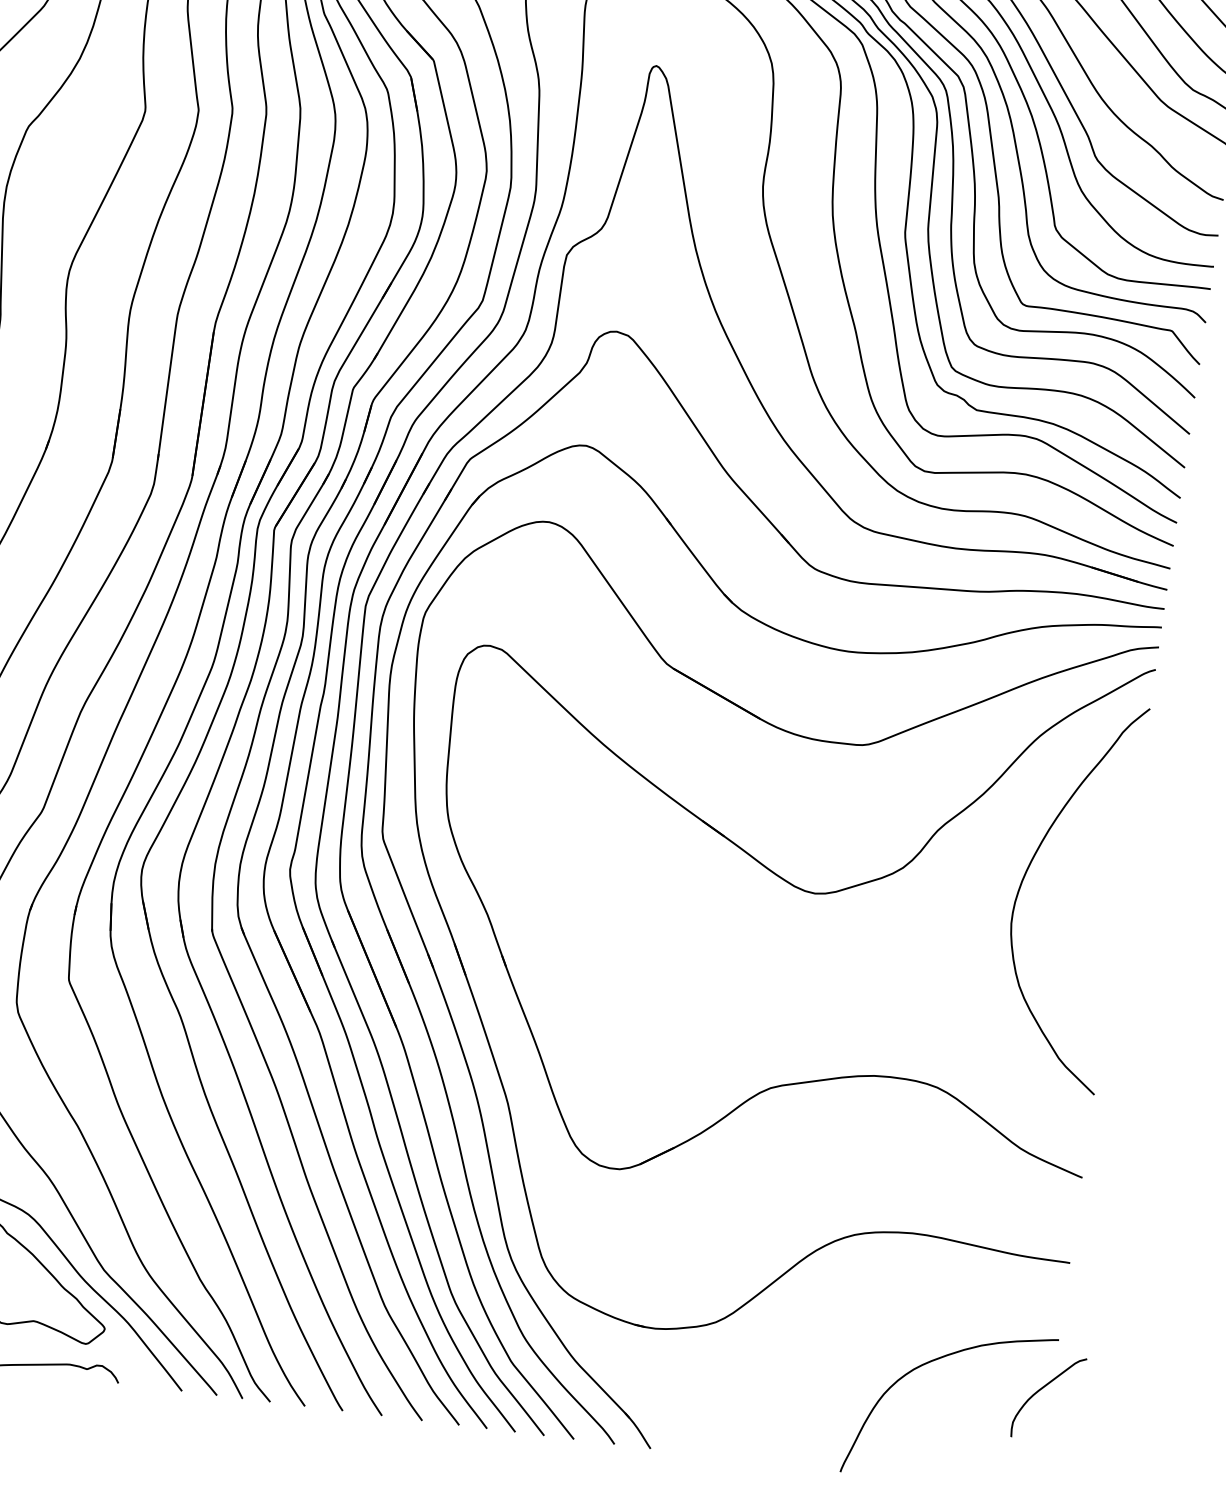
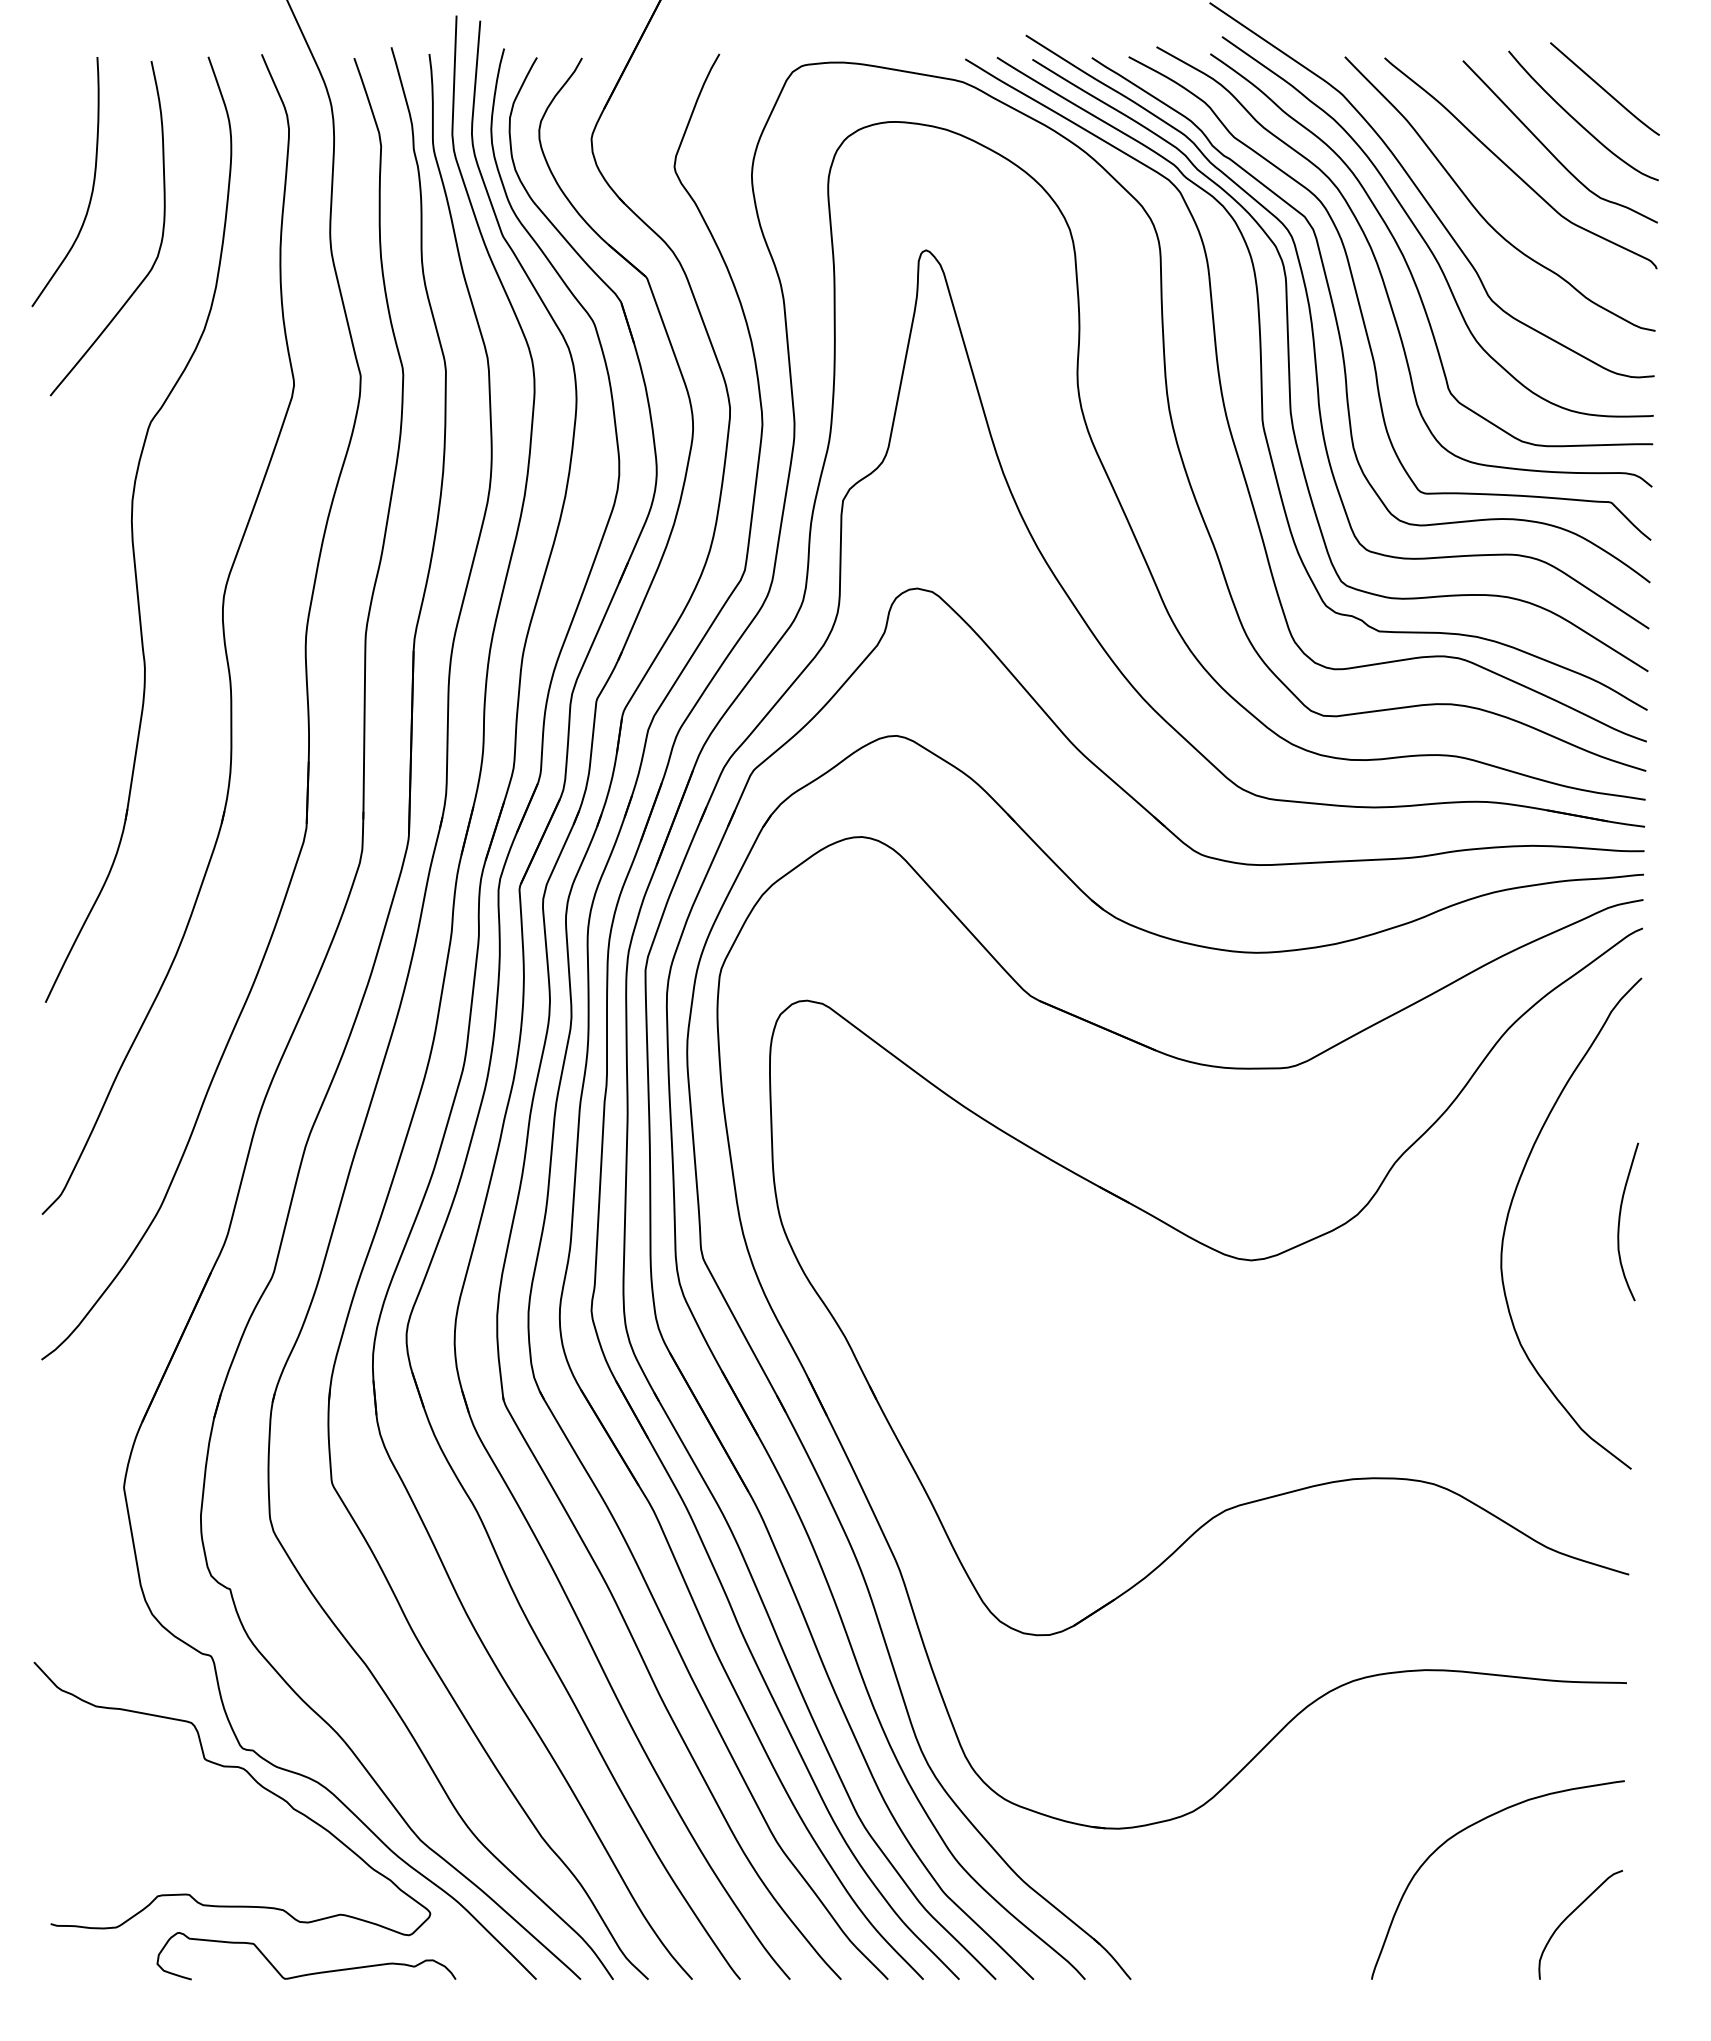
curve: (1109, 898) -> (1620, 1221), added
curve: (1042, 1388) -> (1571, 1914), moved

